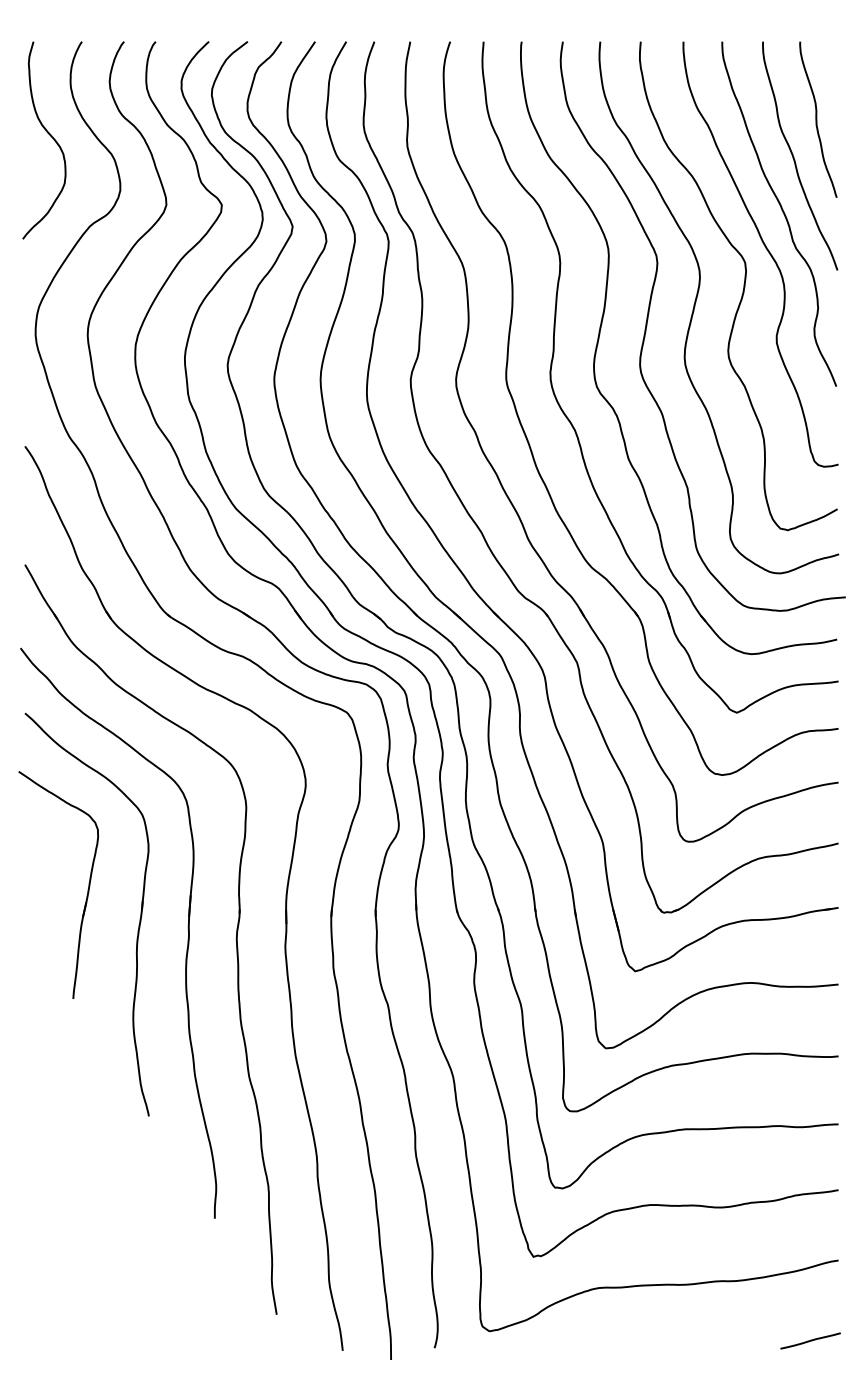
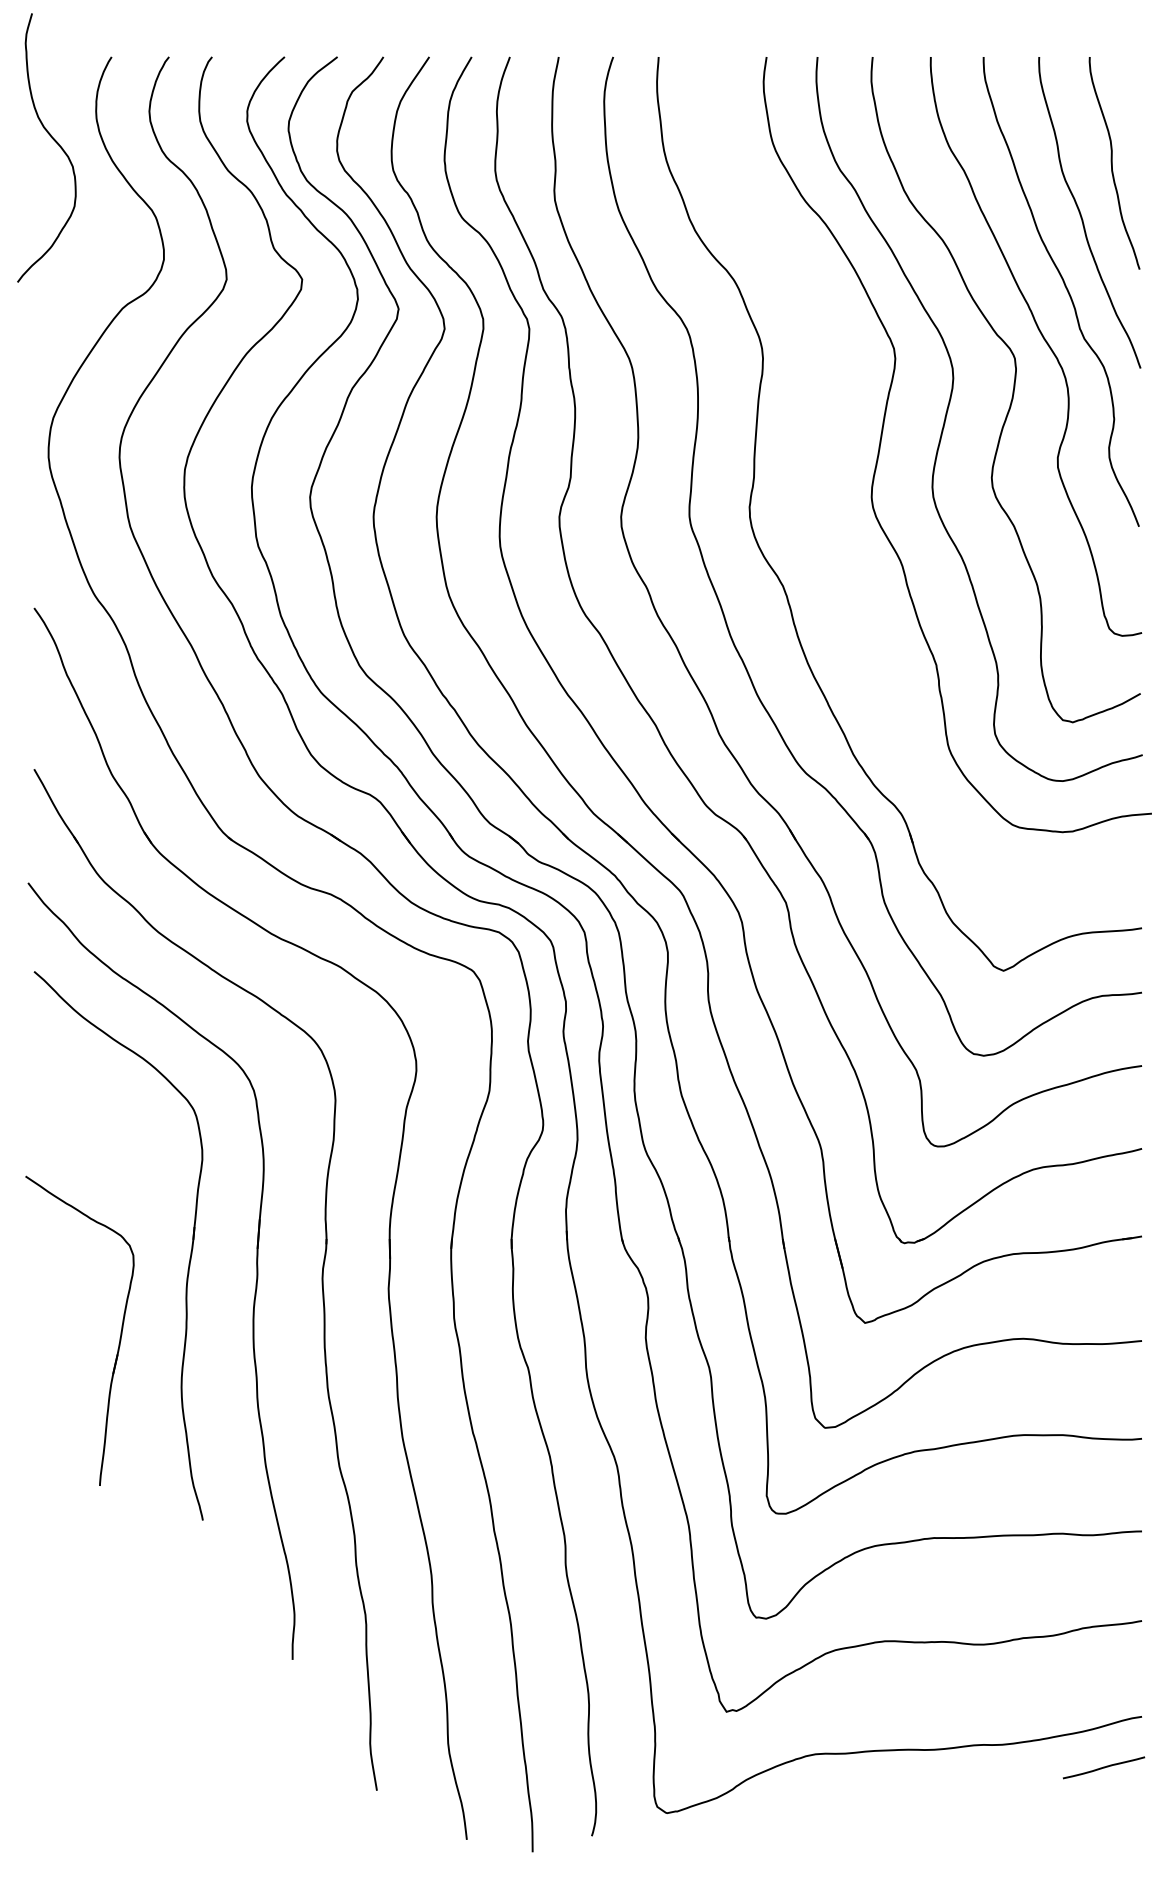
curve: (49, 135) -> (53, 141), moved
part: (600, 334) -> (817, 455), removed
part: (87, 889) -> (119, 1336), moved
line: (810, 1340) -> (1103, 1767), moved

